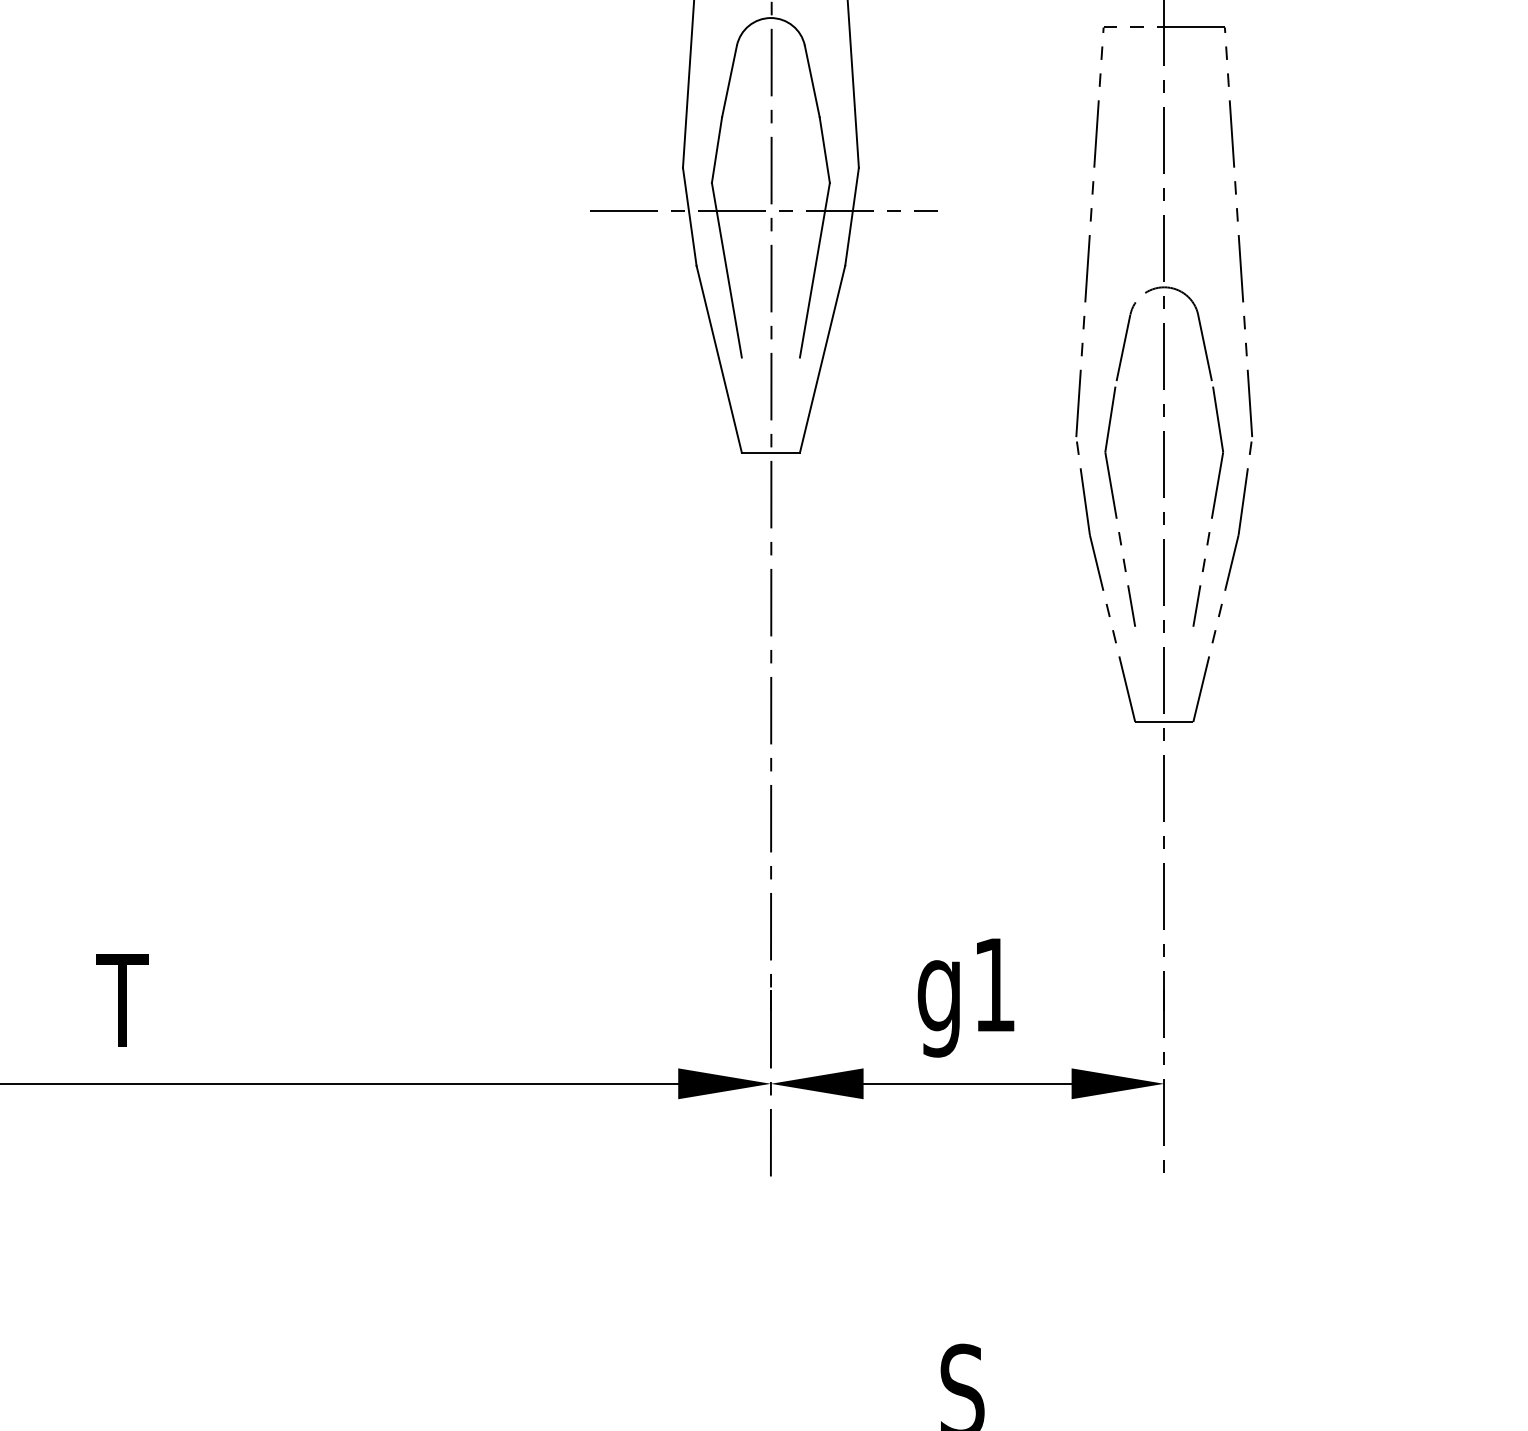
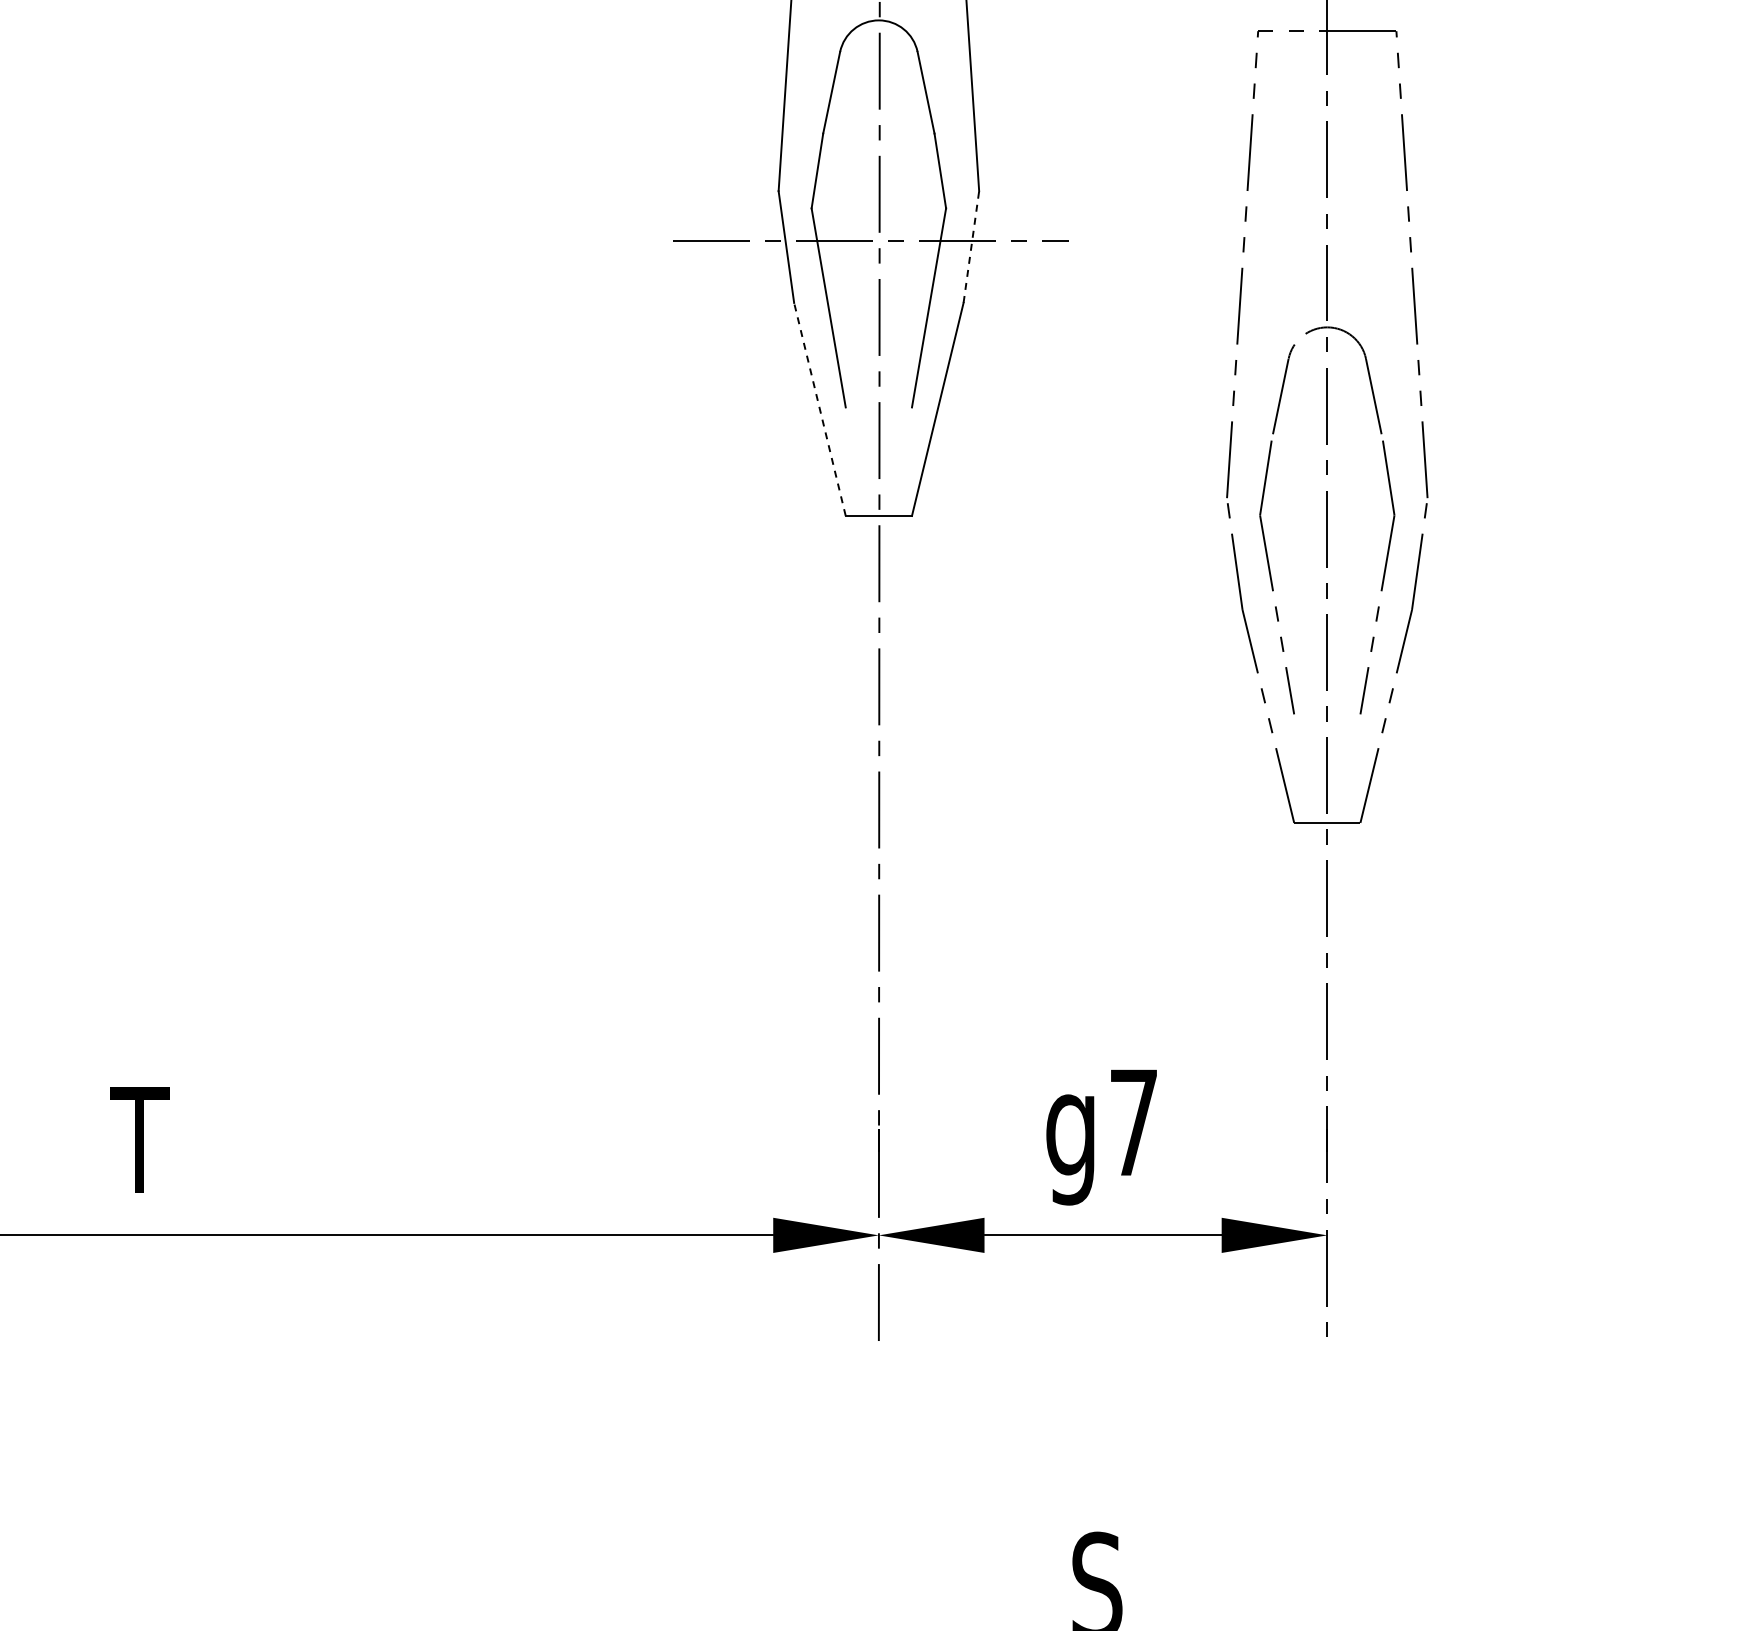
line: (852, 216) -> (971, 246), solid -> dashed
line: (718, 359) -> (819, 409), solid -> dashed
text: (994, 984) -> (1133, 1122), g1 -> g7

